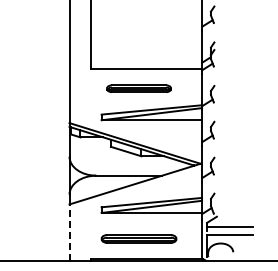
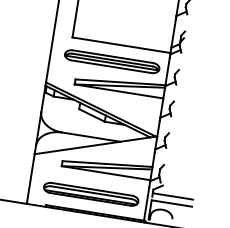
part: (138, 88) -> (111, 61), size x1.67
line: (69, 232) -> (30, 178), dashed -> solid
part: (138, 238) -> (90, 193), size x1.43

